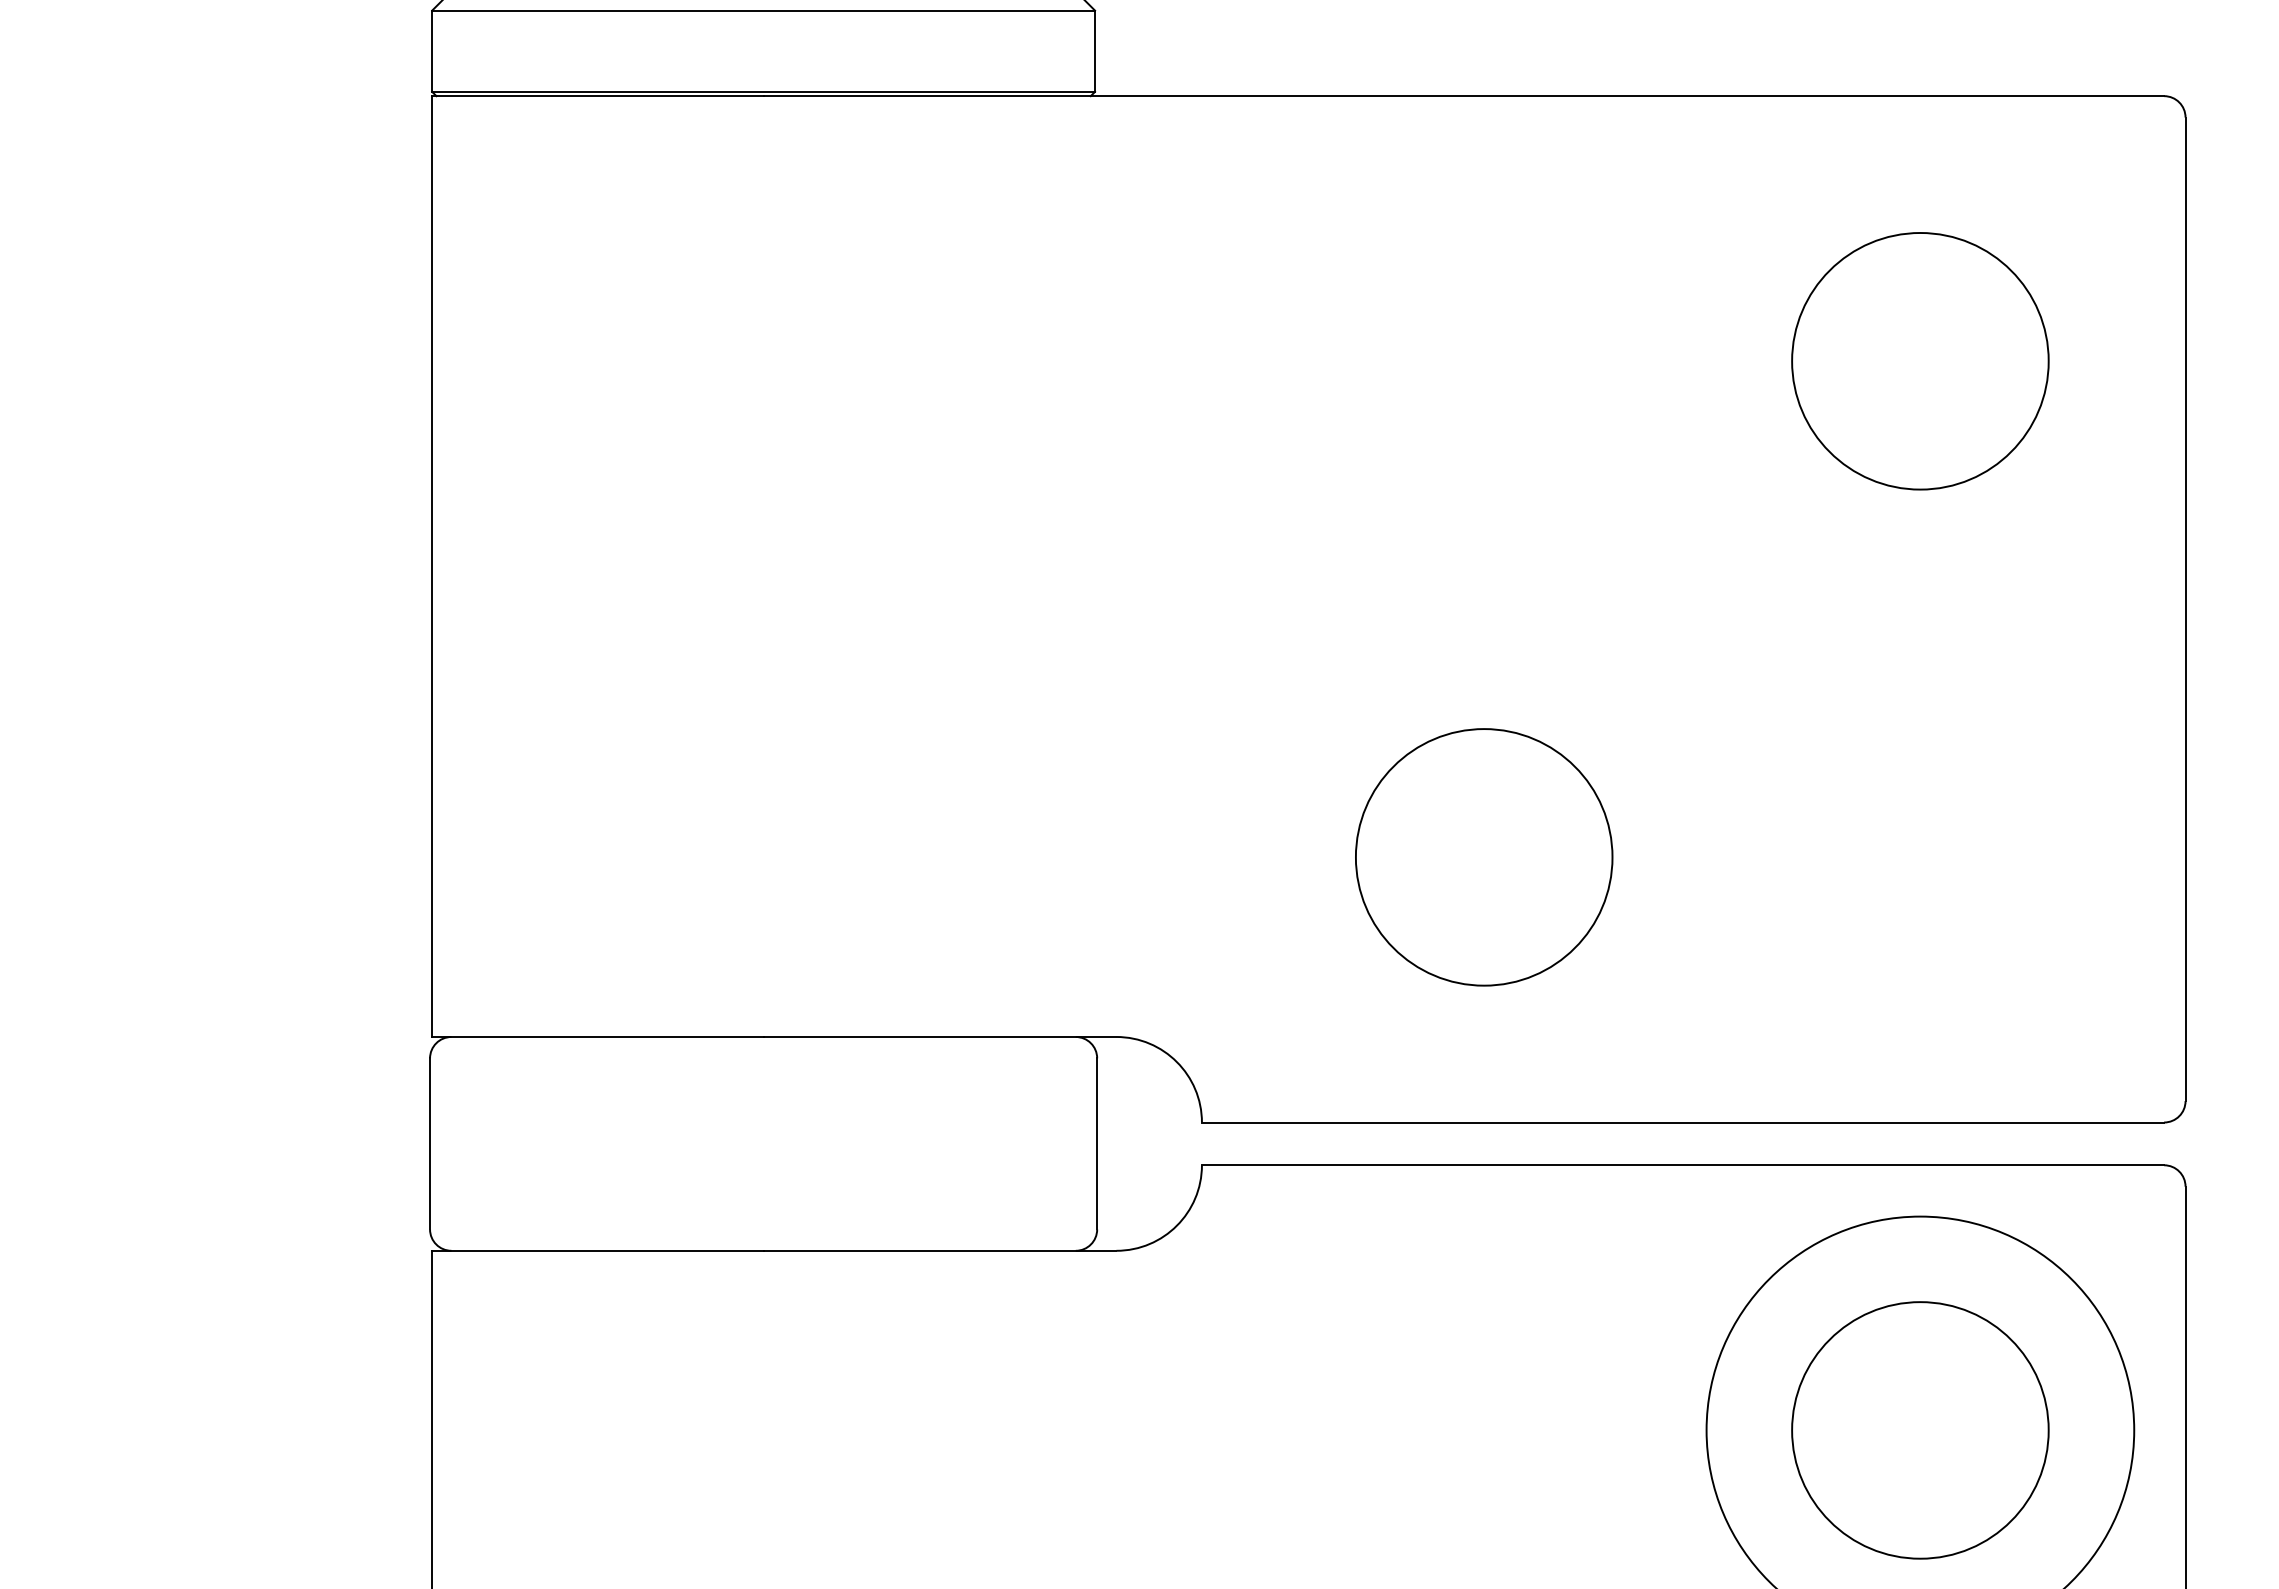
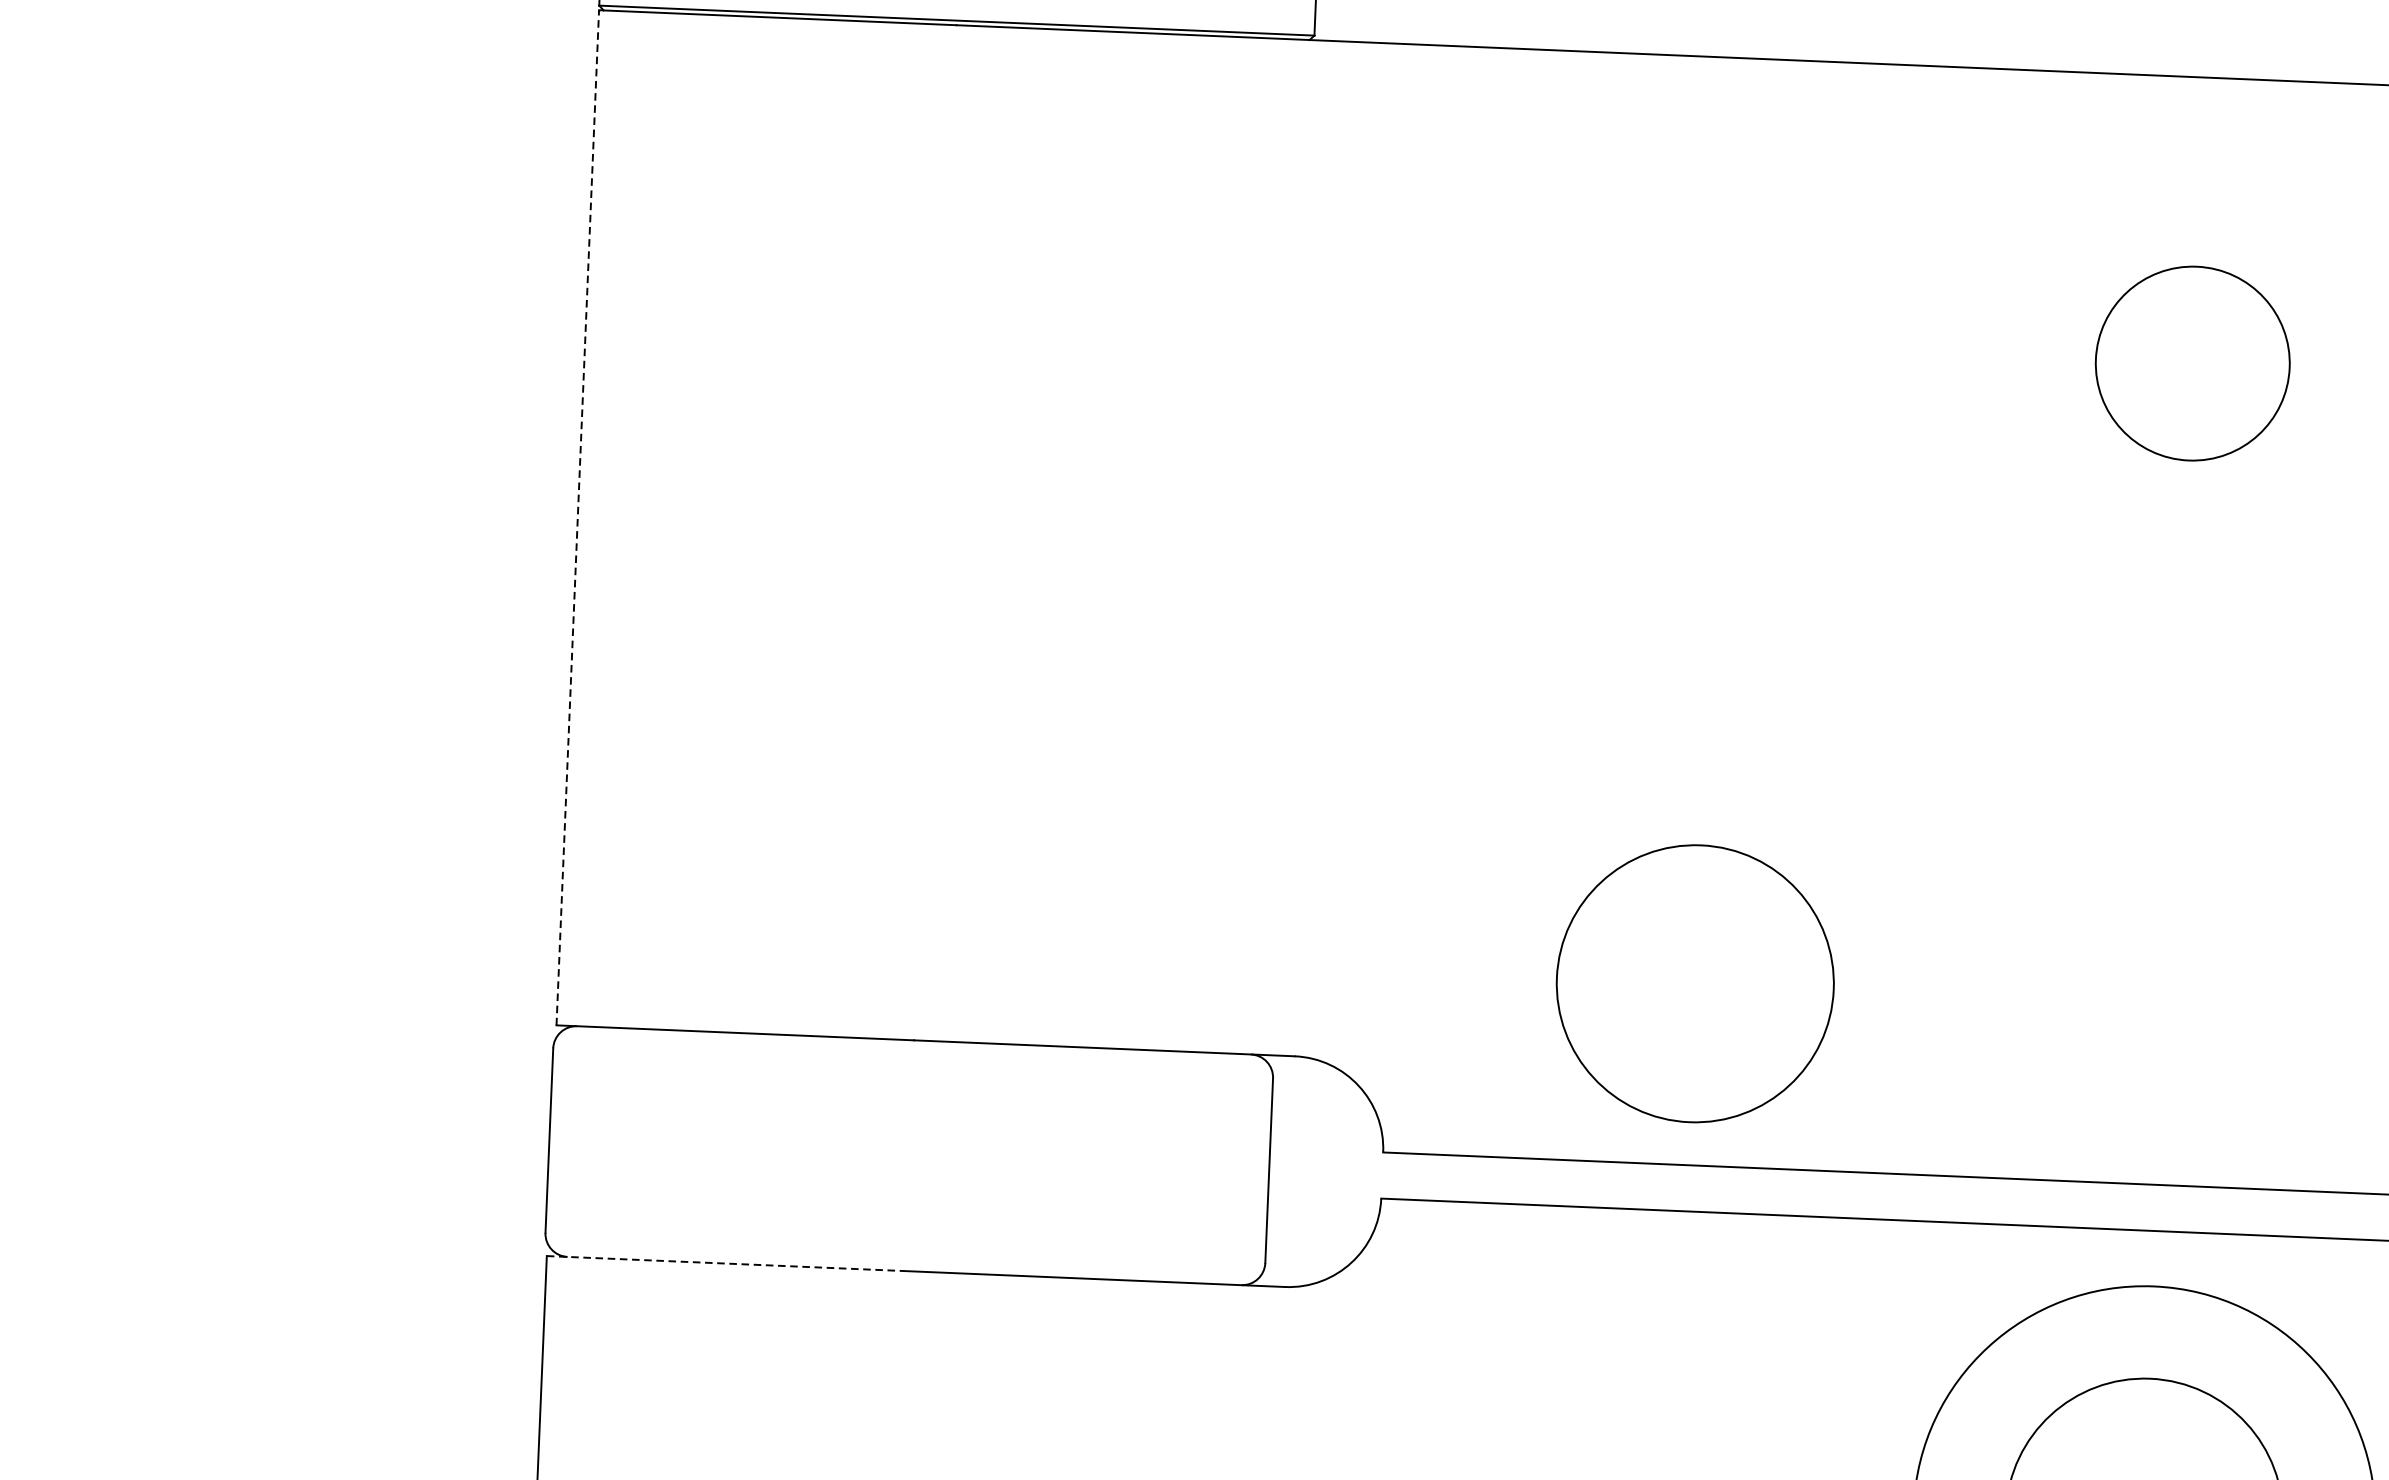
circle: (1920, 361) -> (2192, 363), size x0.7
line: (432, 566) -> (578, 517), solid -> dashed
circle: (1484, 857) -> (1695, 983), moved
line: (597, 1250) -> (725, 1263), solid -> dashed

